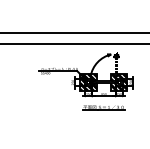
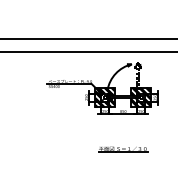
part: (104, 107) -> (123, 149), moved

